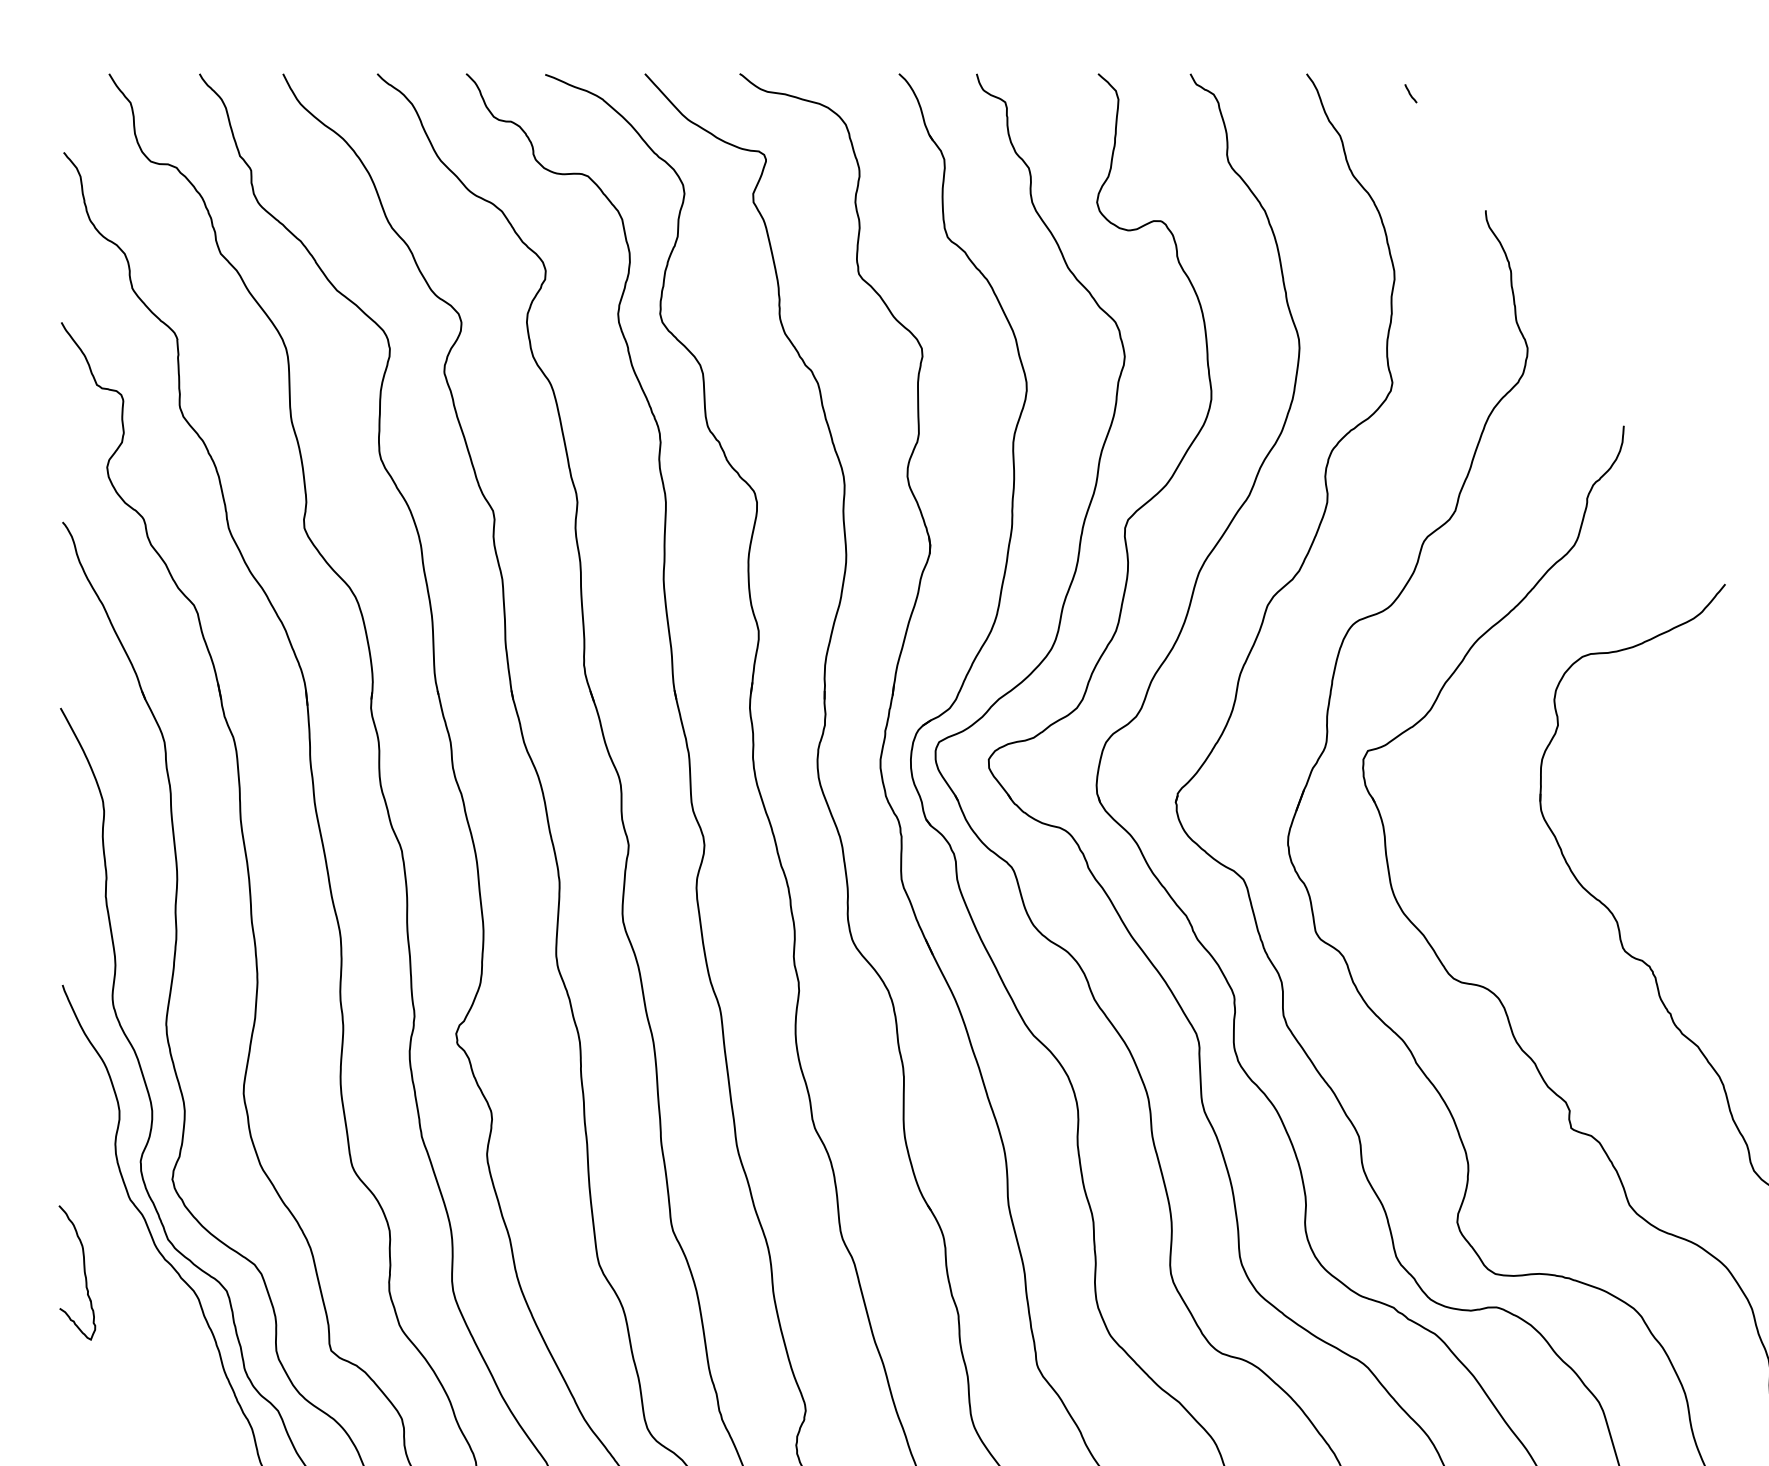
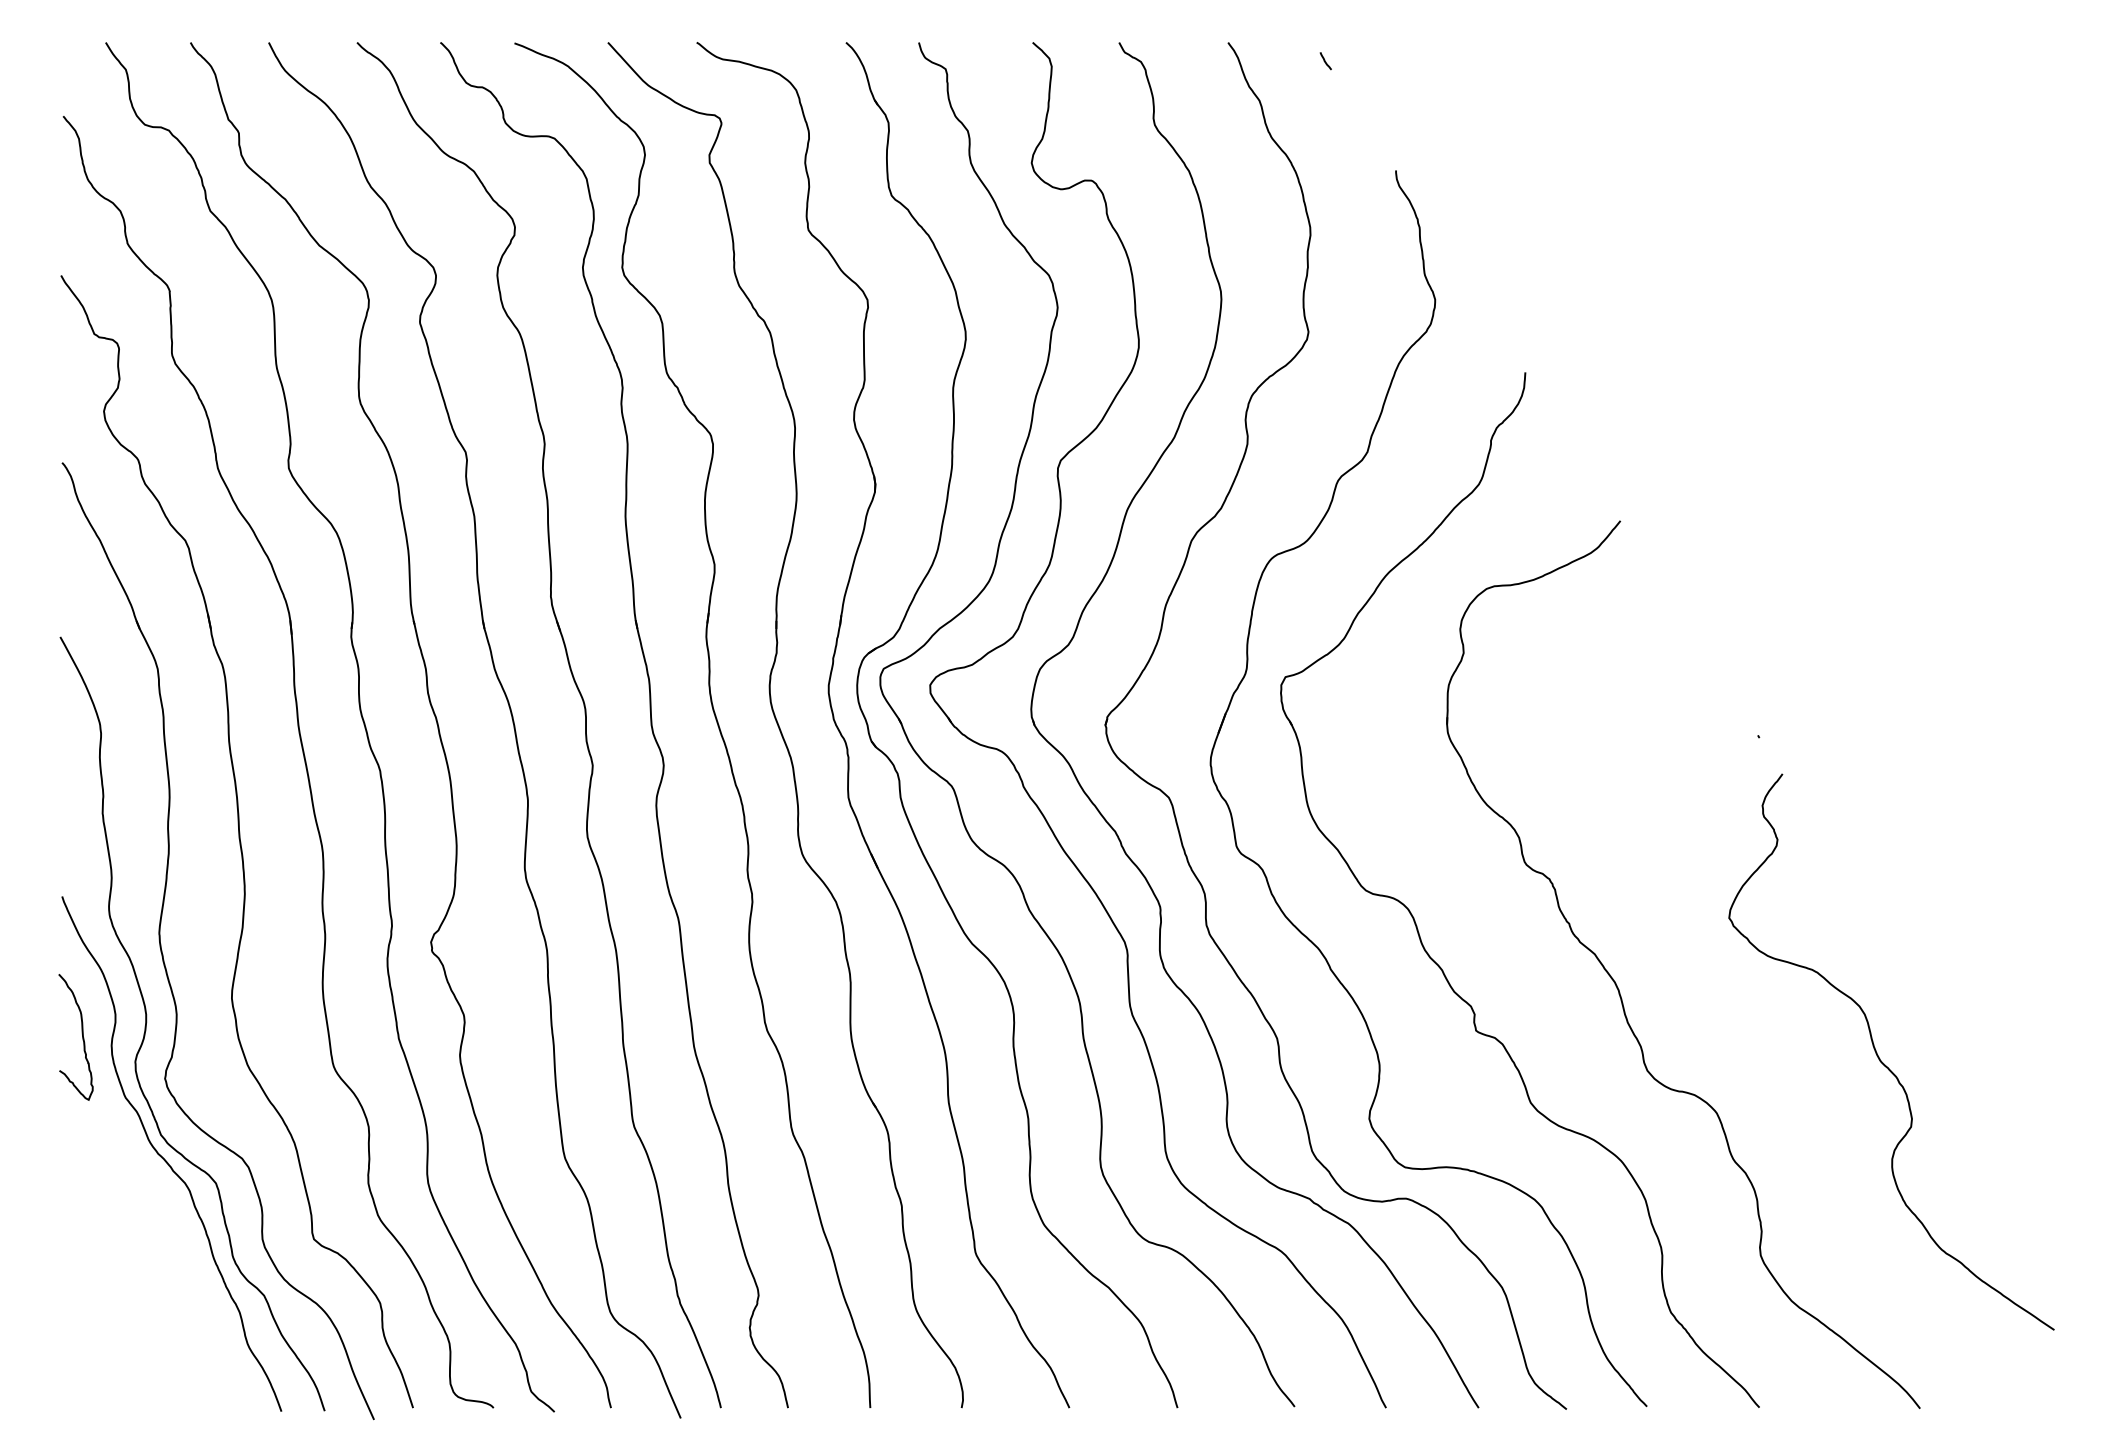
curve: (84, 1273) -> (82, 1037), moved

